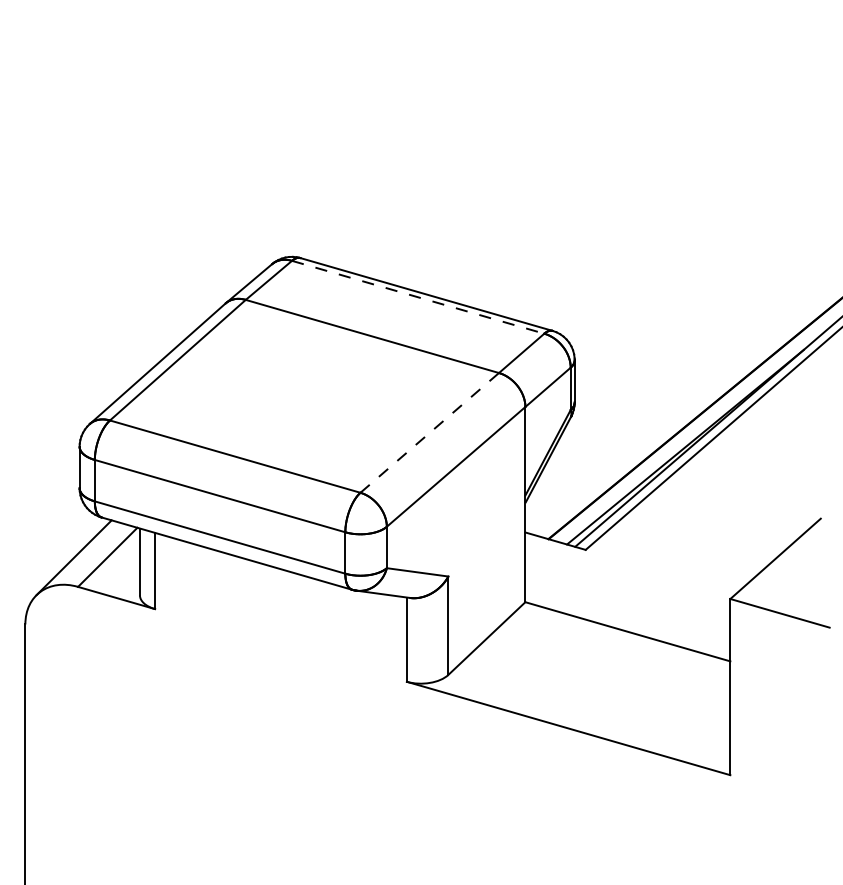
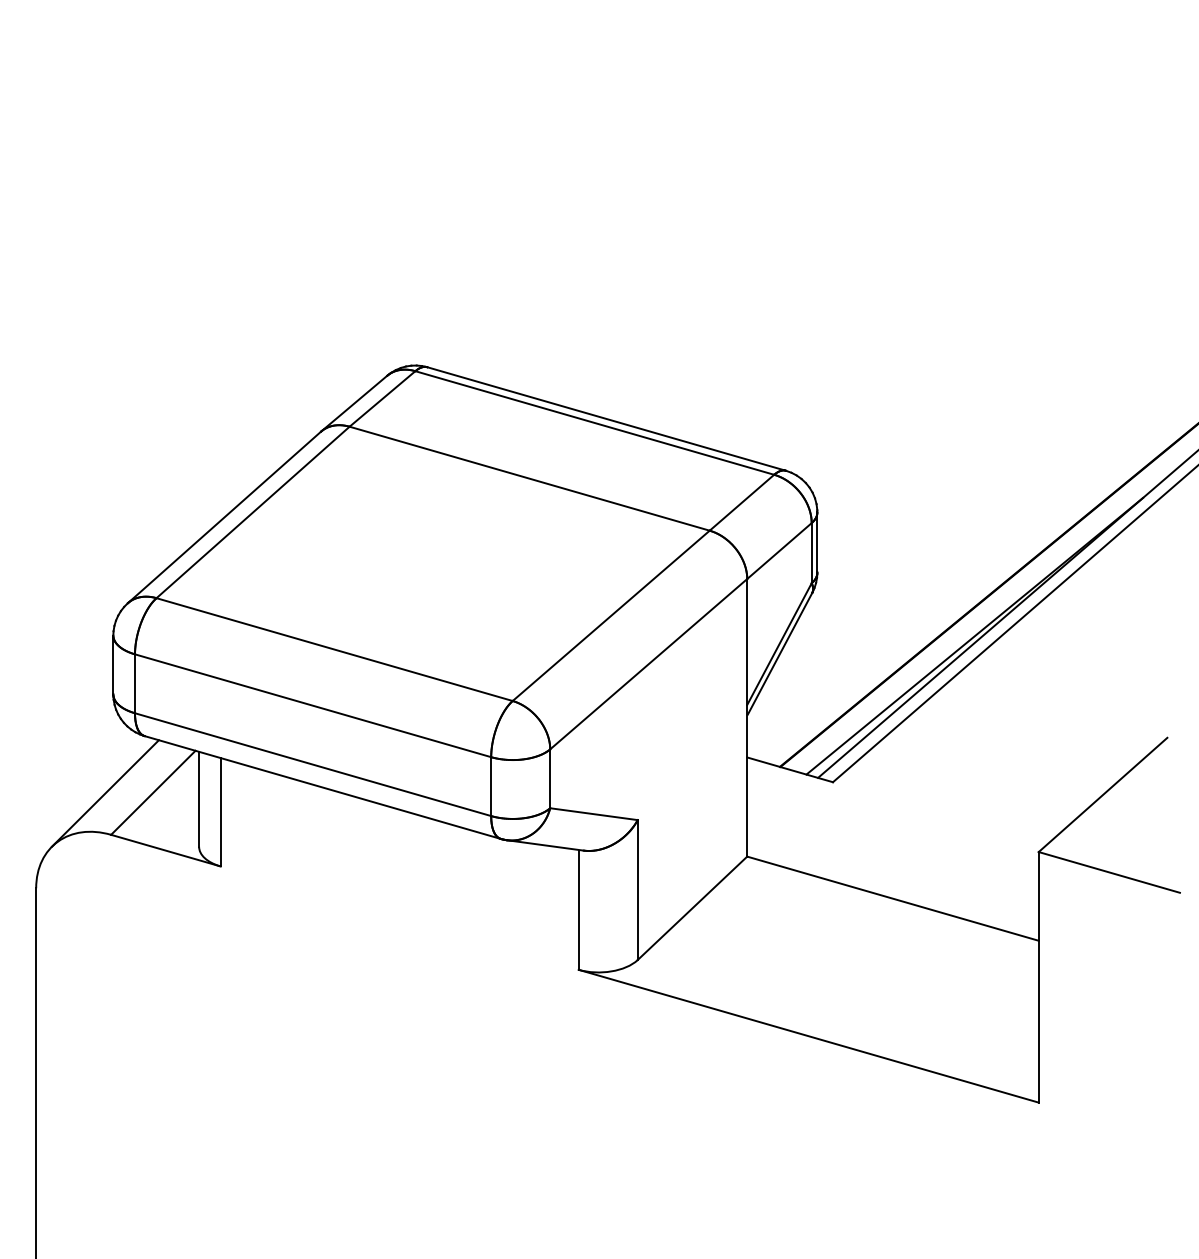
line: (417, 297) -> (594, 423), dashed -> solid
line: (429, 432) -> (611, 615), dashed -> solid

